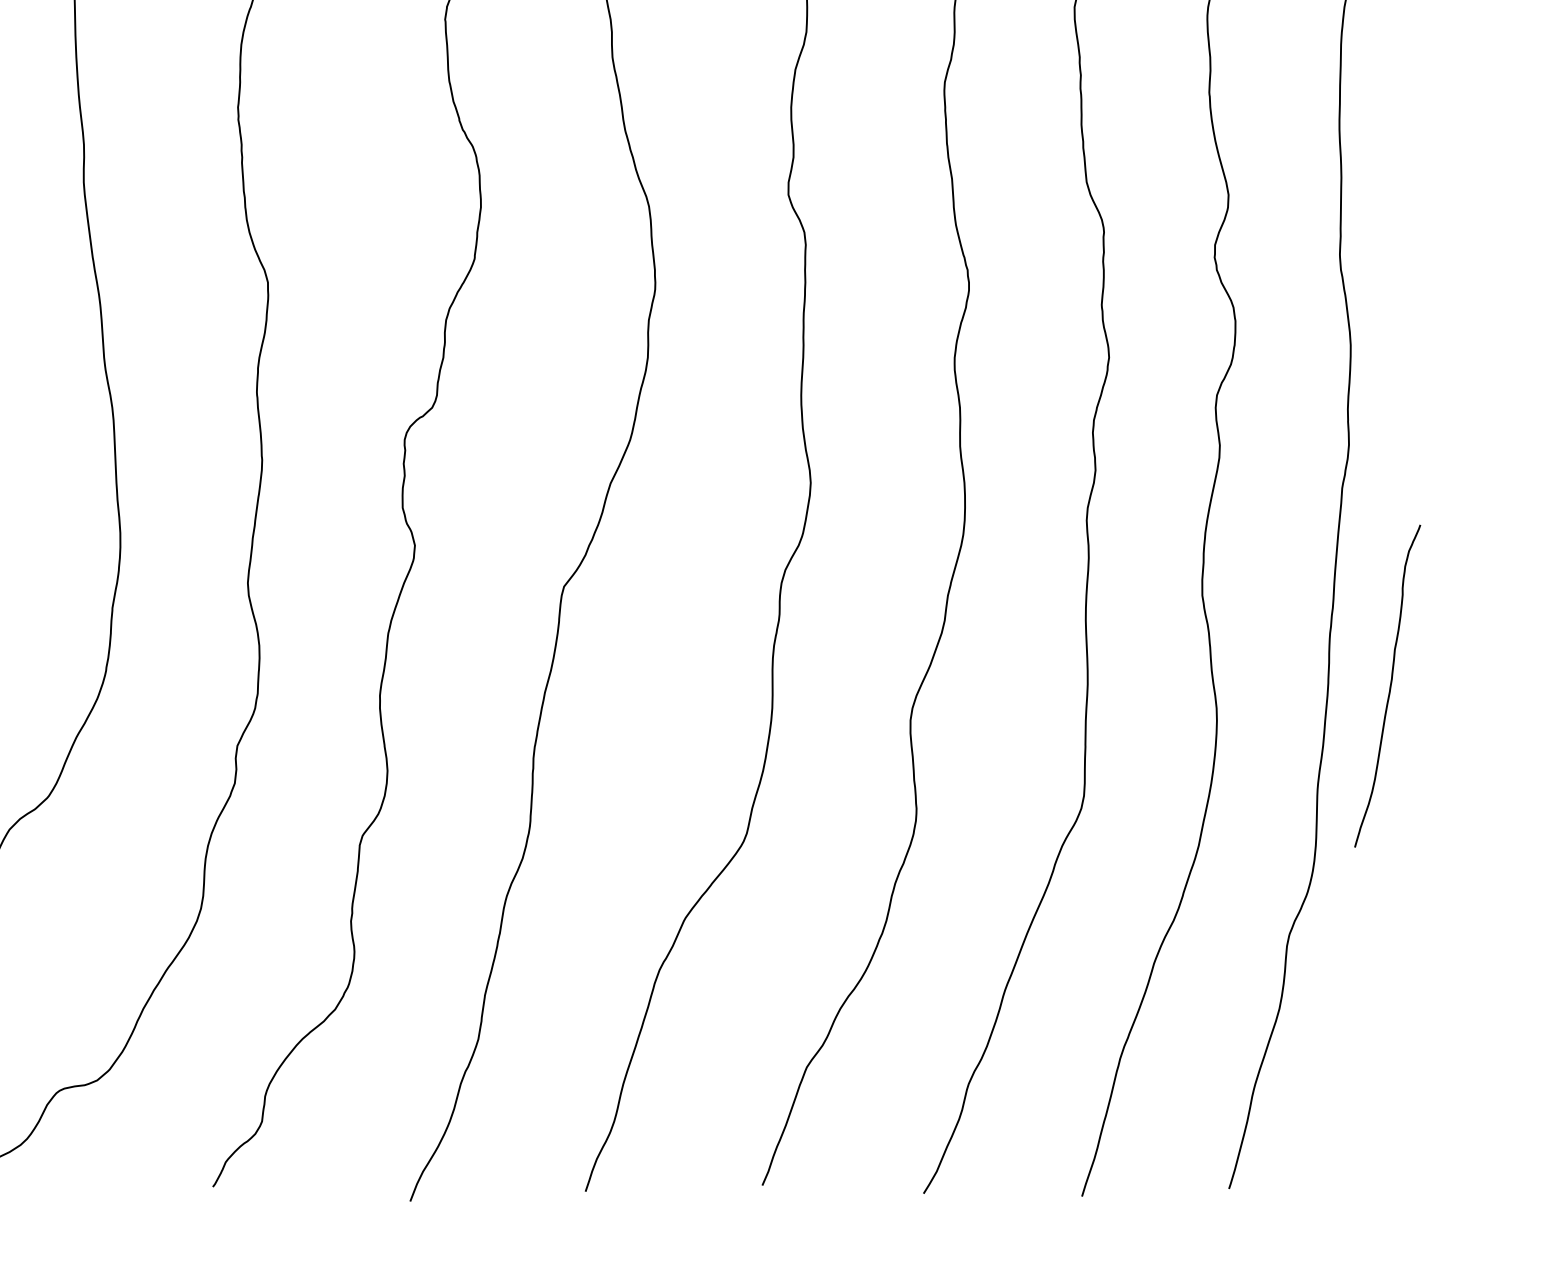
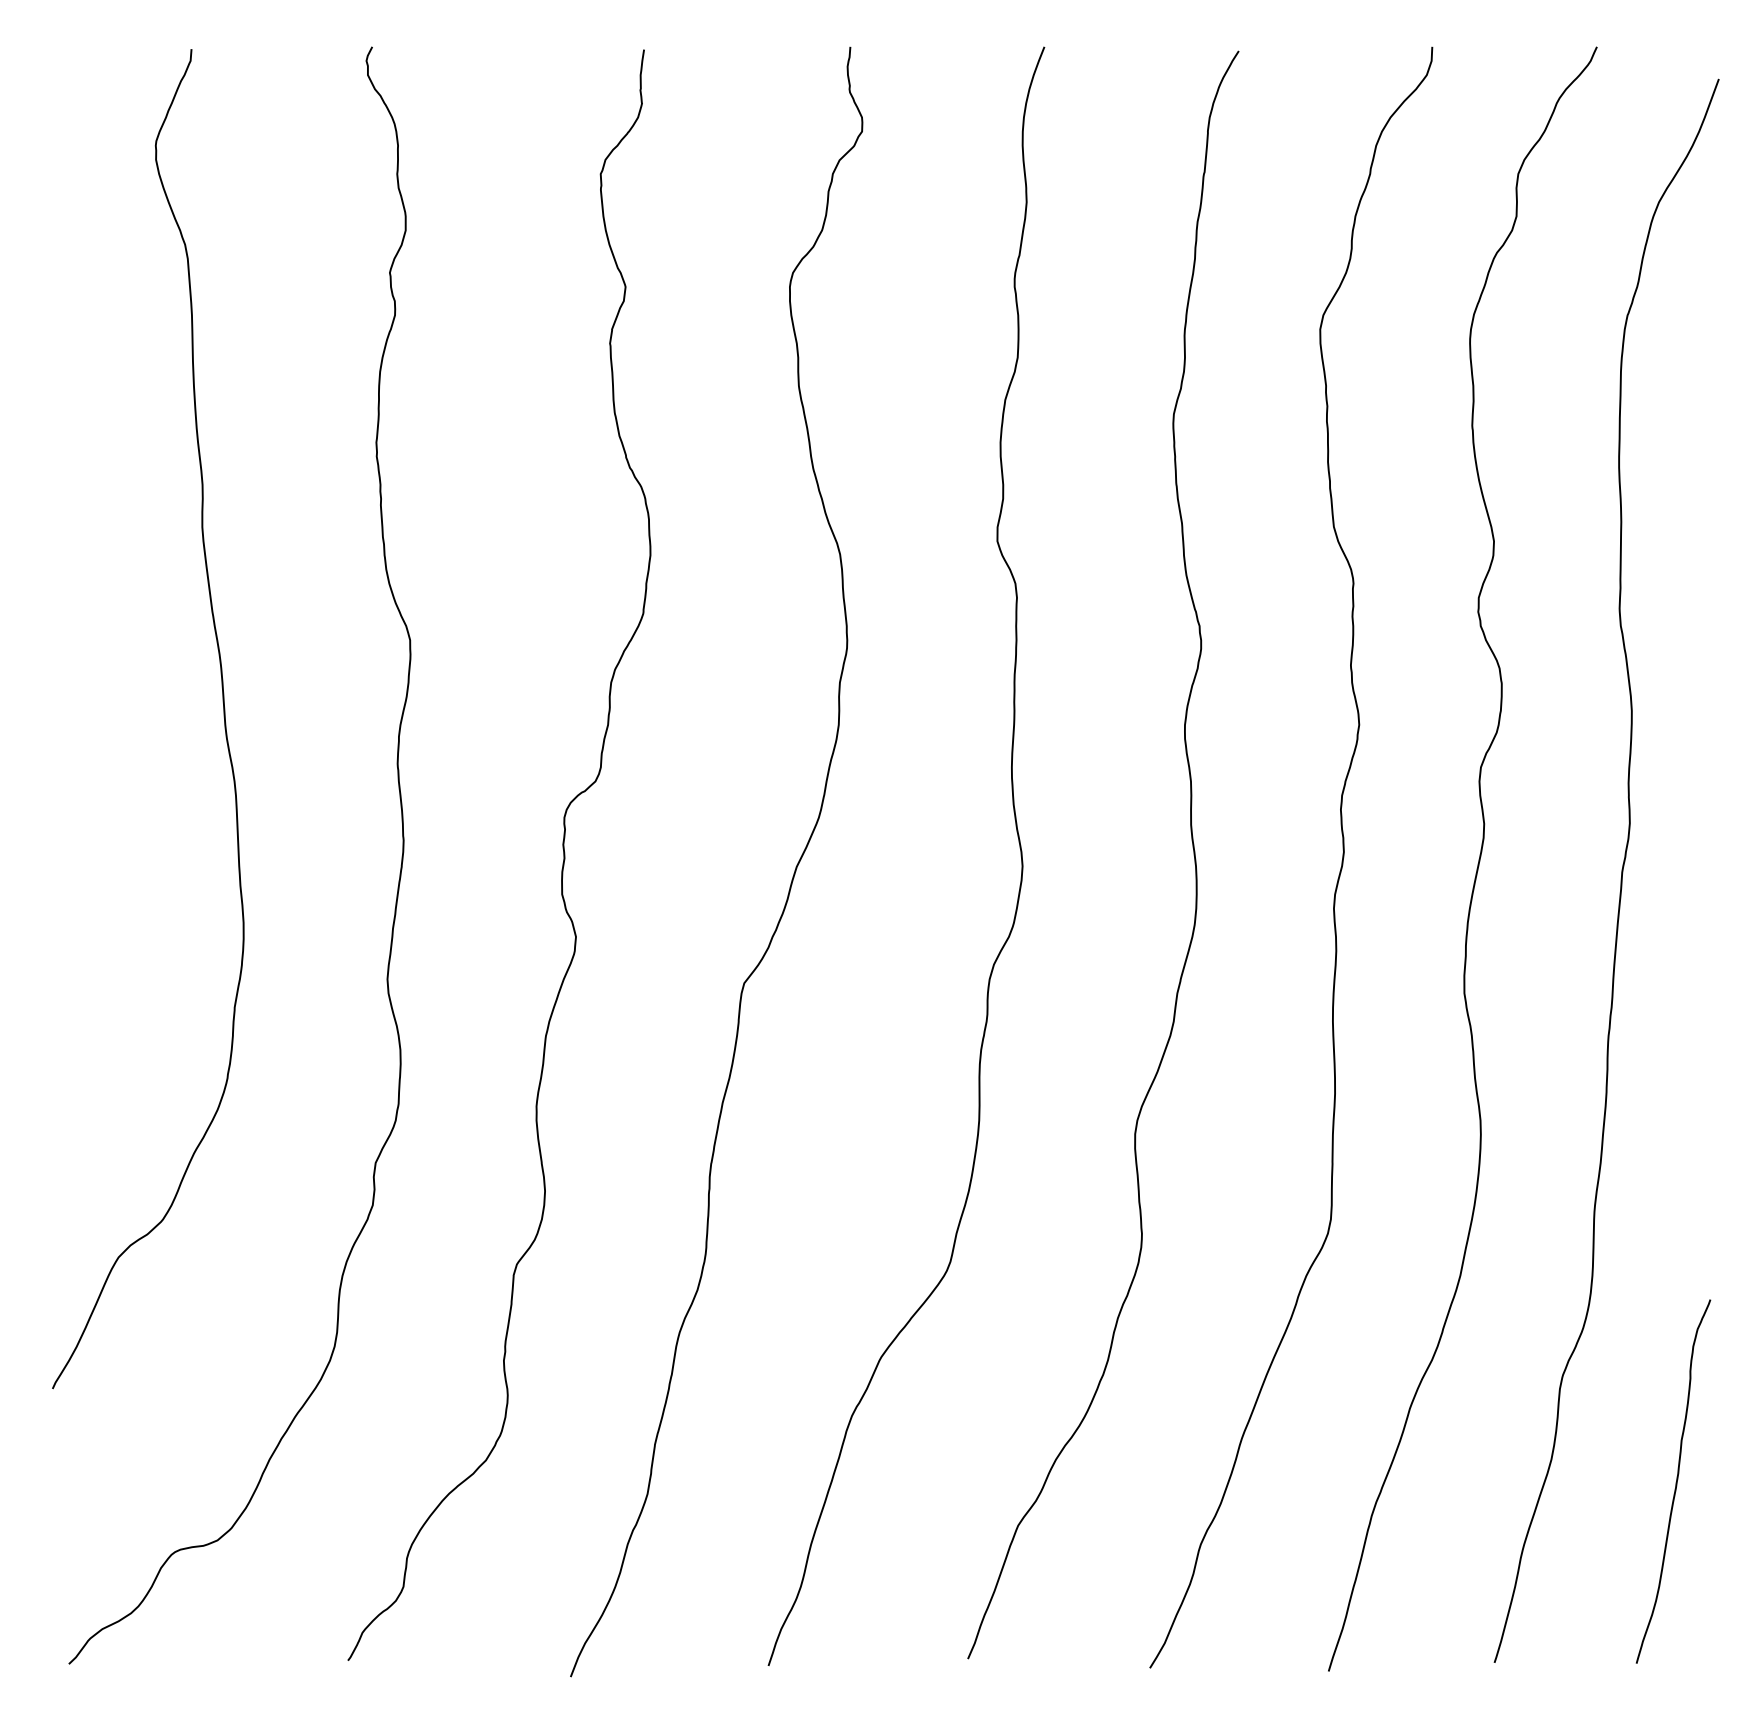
curve: (1389, 686) -> (1675, 1482), moved

